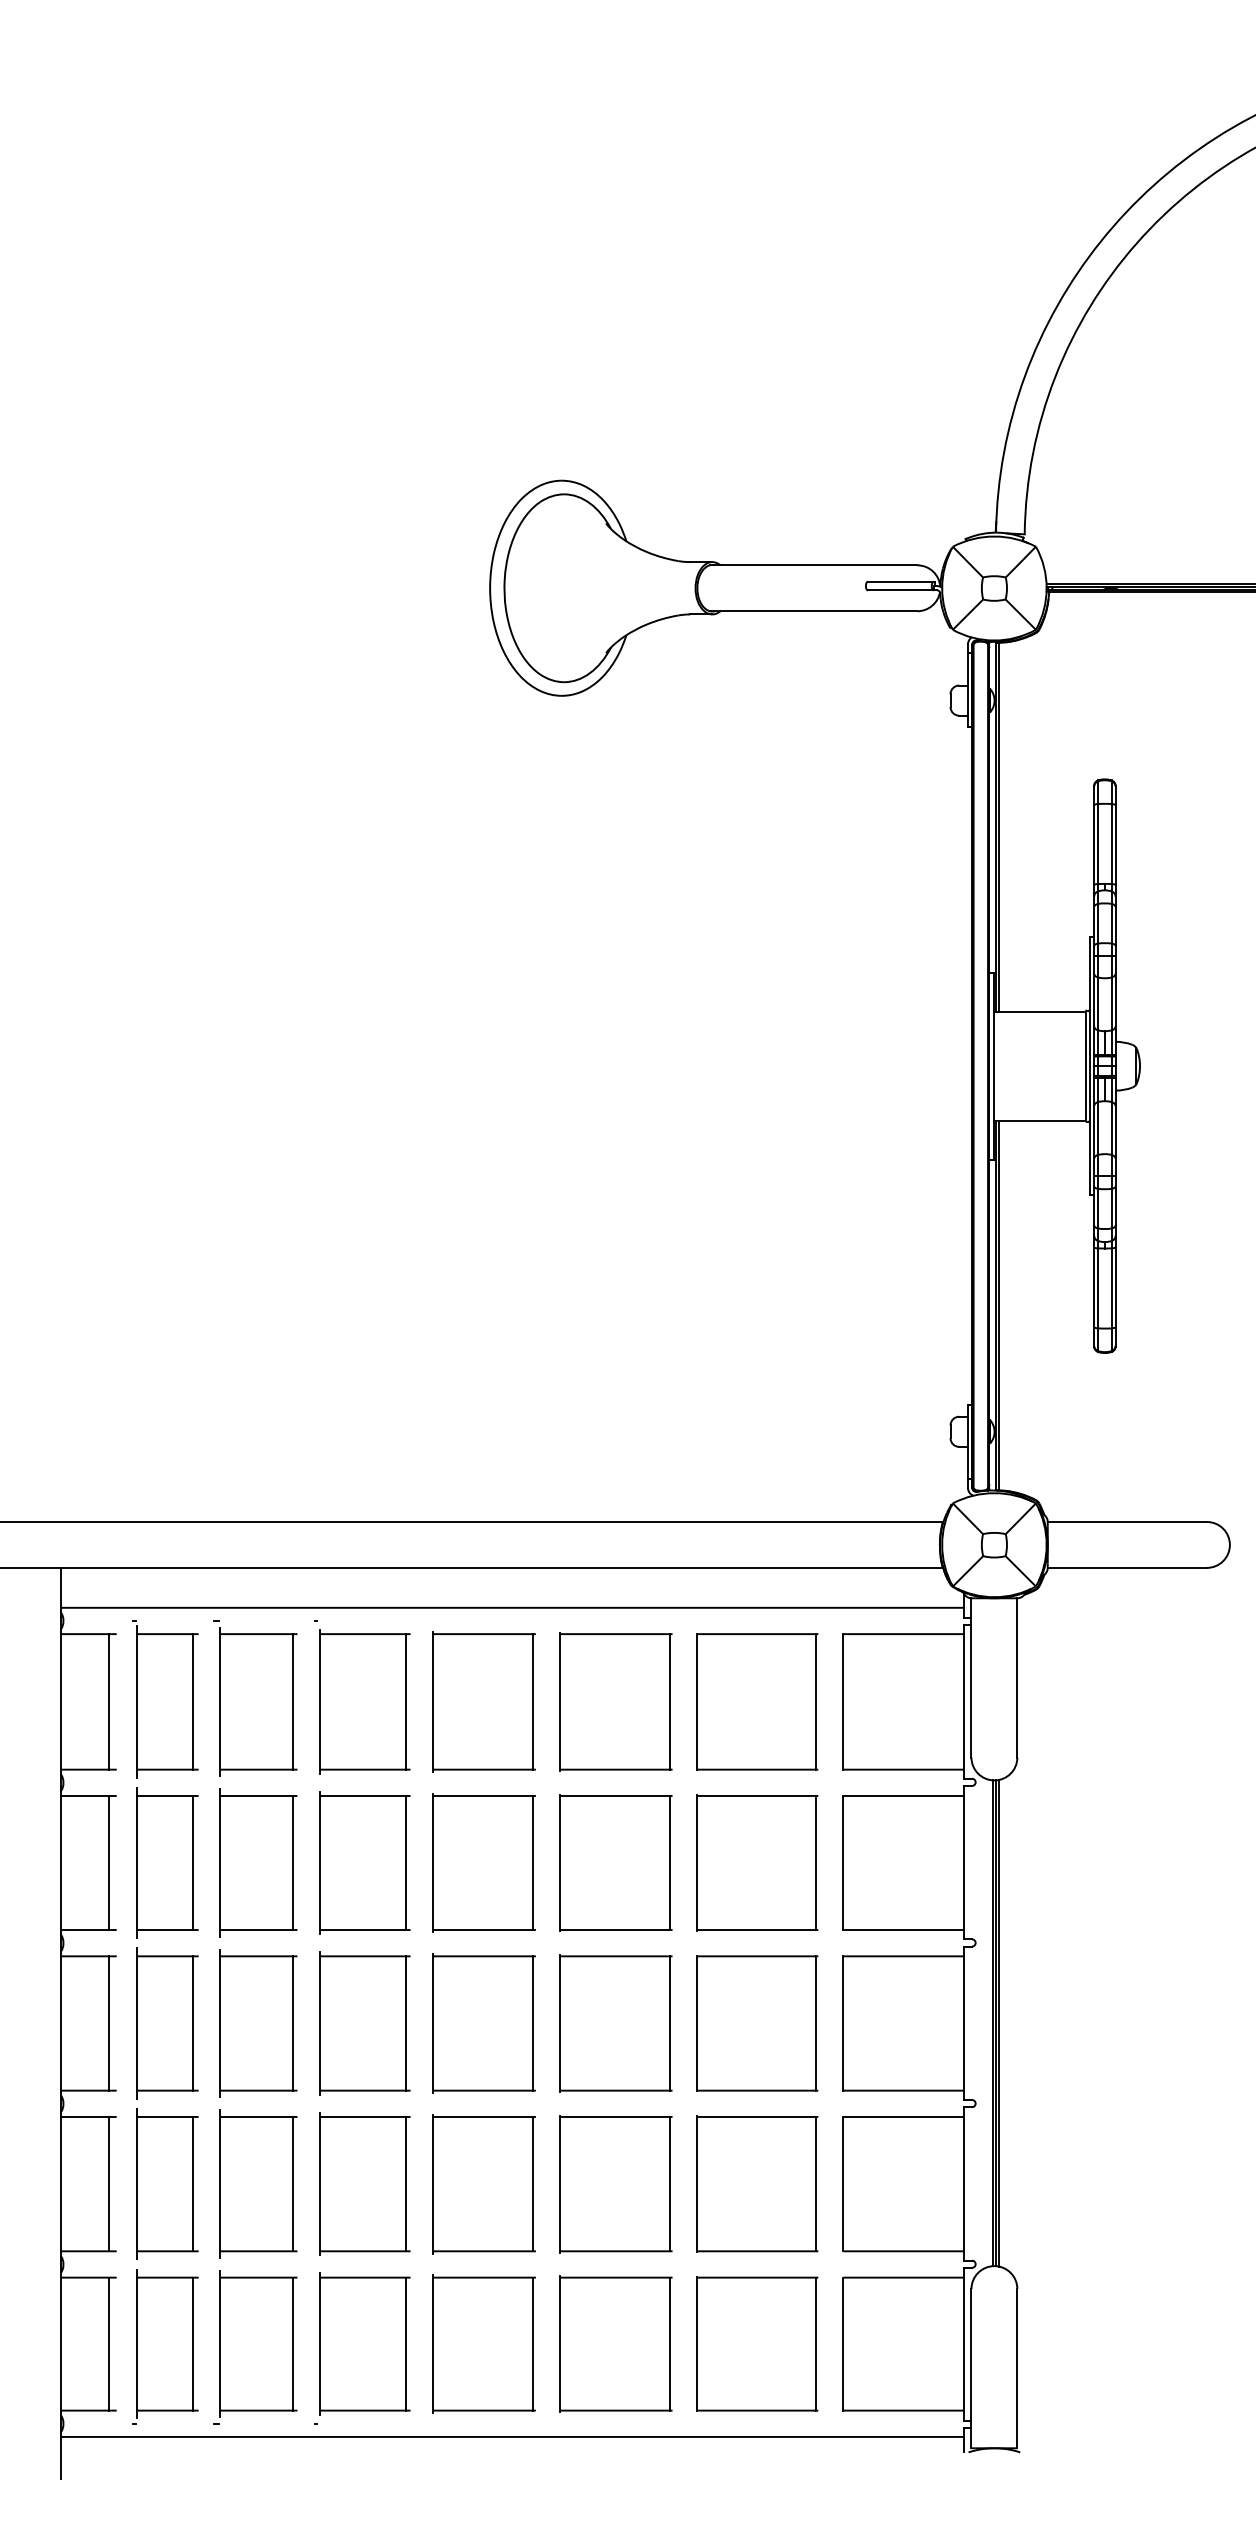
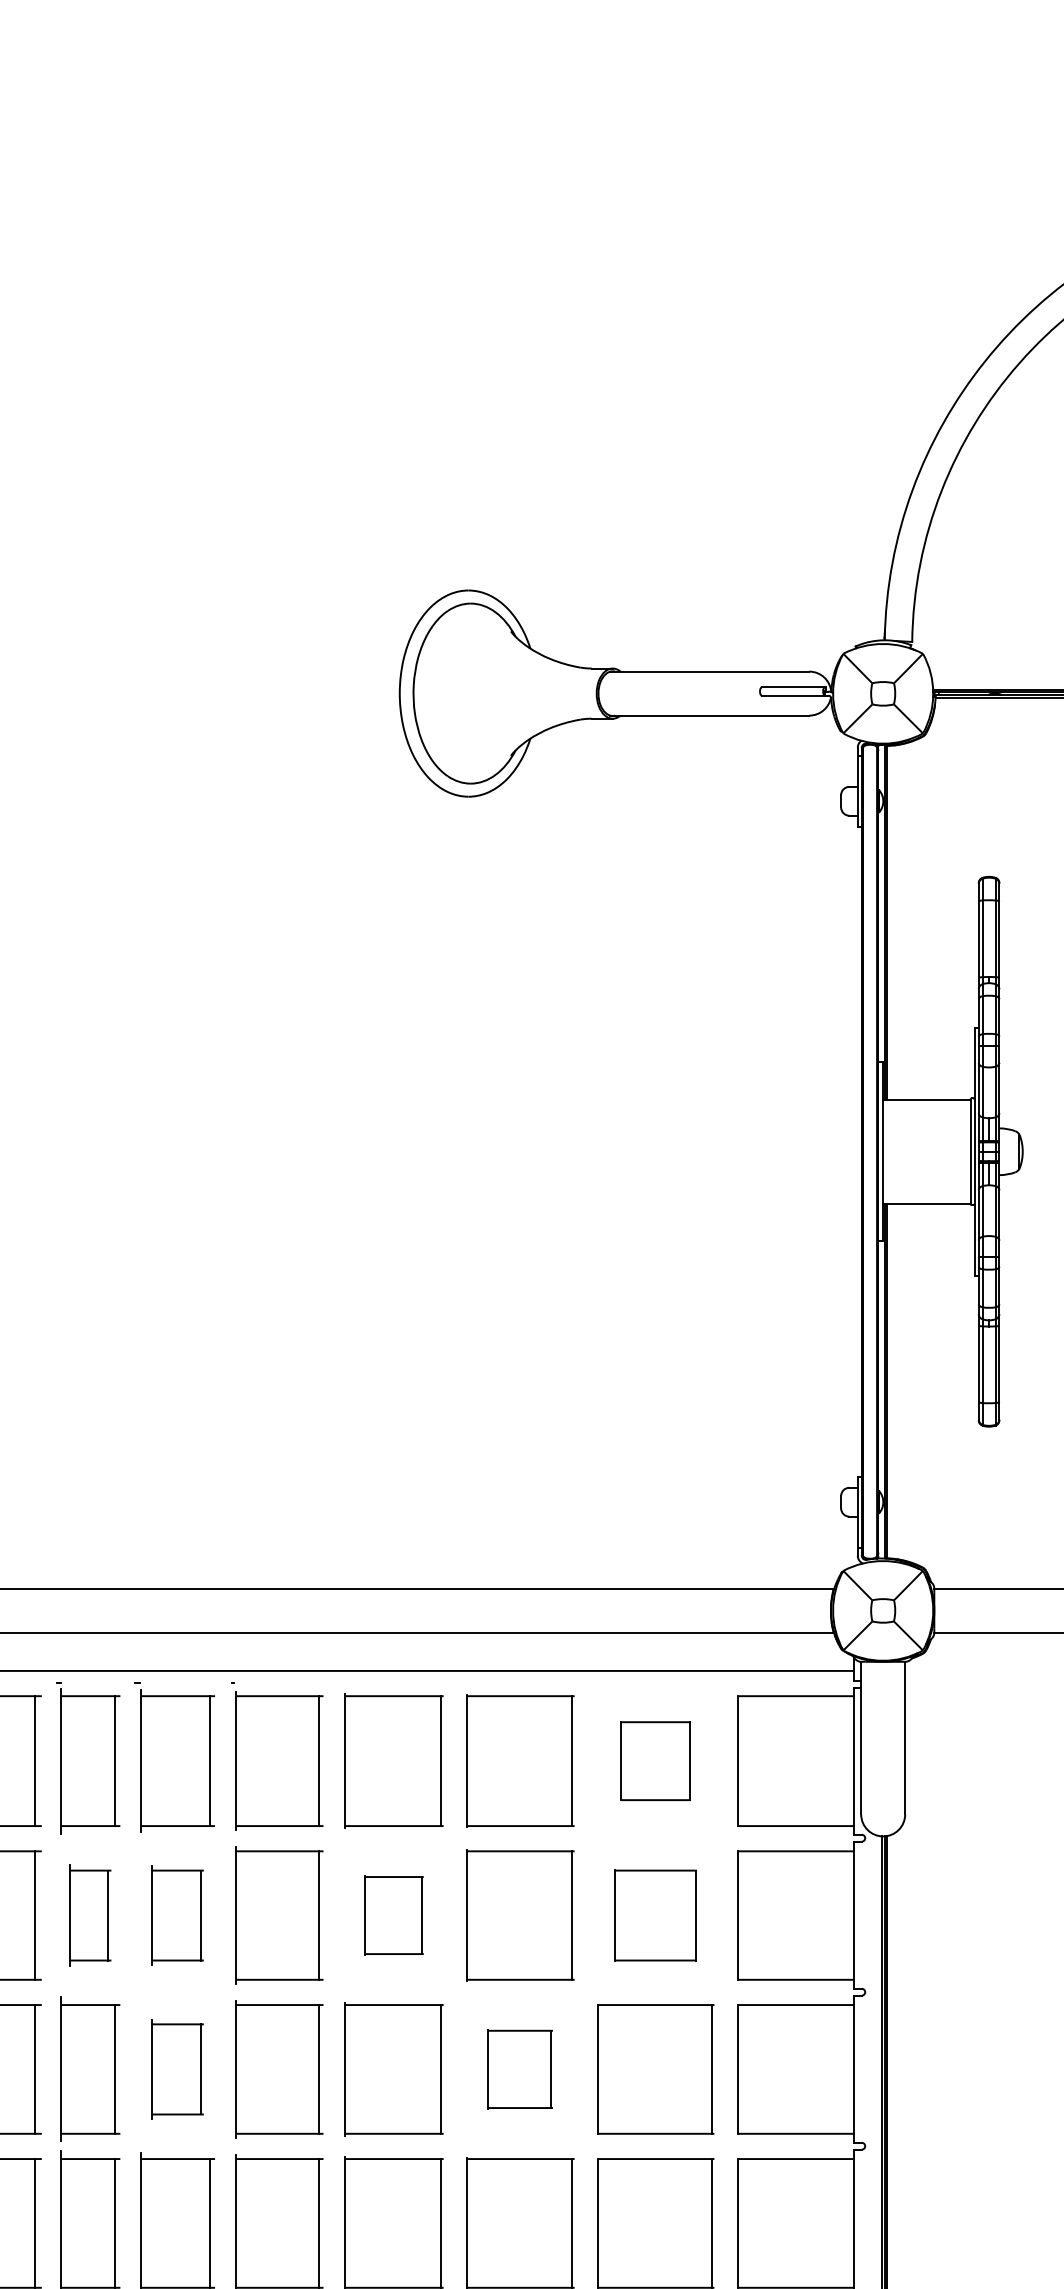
part: (757, 1701) -> (656, 1760), size x0.6
part: (167, 1862) -> (90, 1915), size x0.7
part: (258, 1862) -> (177, 1915), size x0.7
part: (483, 1862) -> (393, 1915), size x0.6
part: (757, 1862) -> (656, 1915), size x0.7
part: (258, 2023) -> (177, 2069), size x0.7
part: (615, 2023) -> (519, 2069), size x0.6

